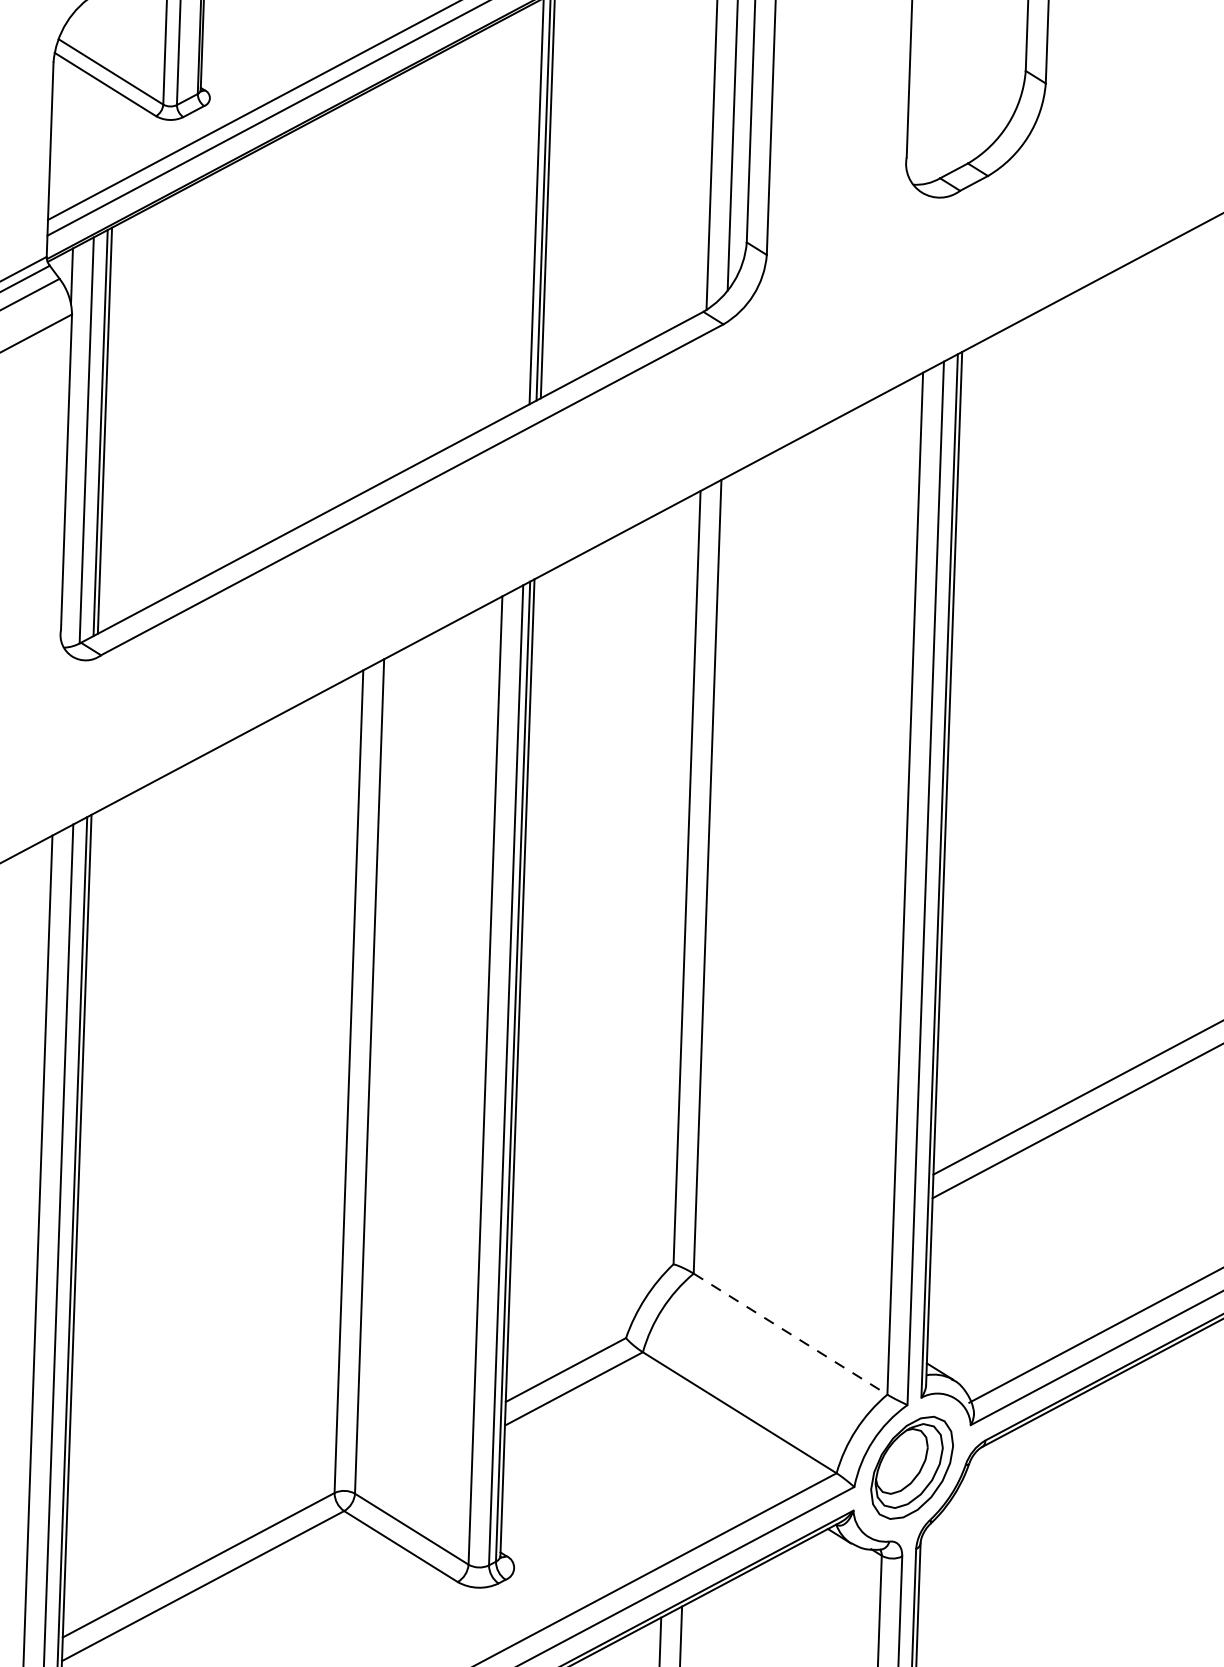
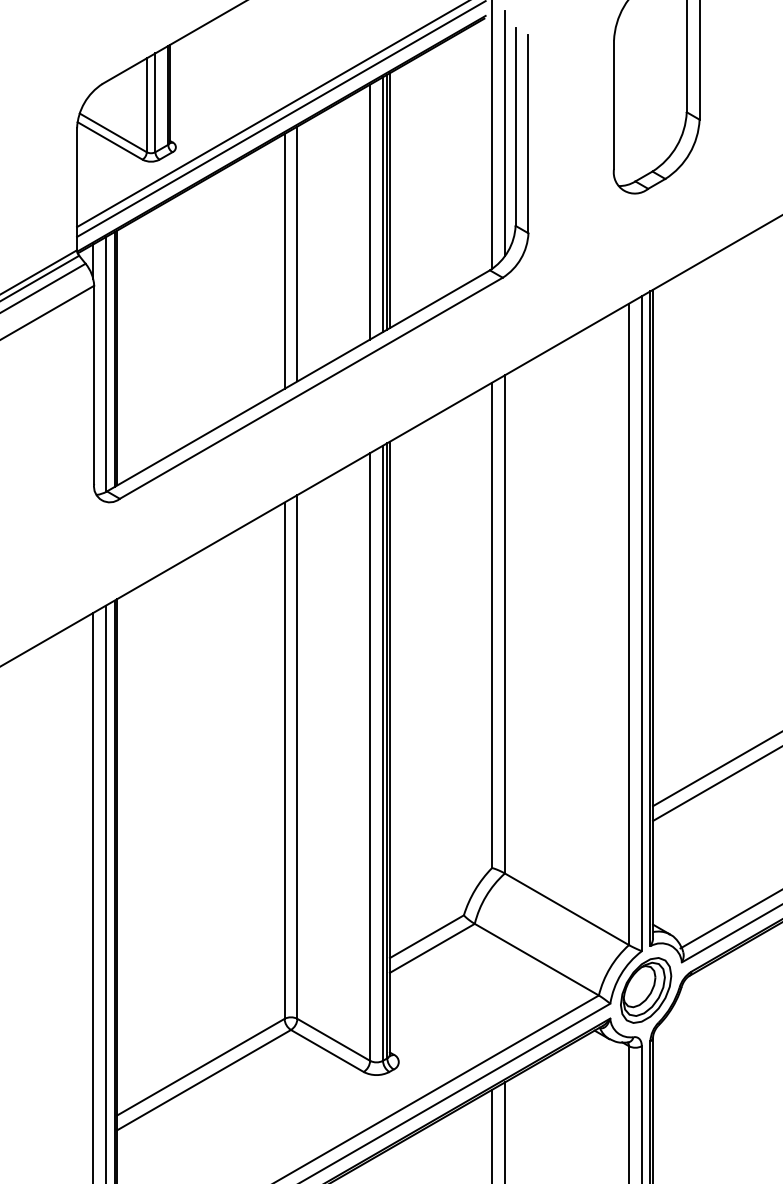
line: (516, 211) -> (370, 211), added
line: (397, 274) -> (297, 253), added
line: (376, 286) -> (284, 261), added
line: (789, 1334) -> (566, 909), dashed -> solid

